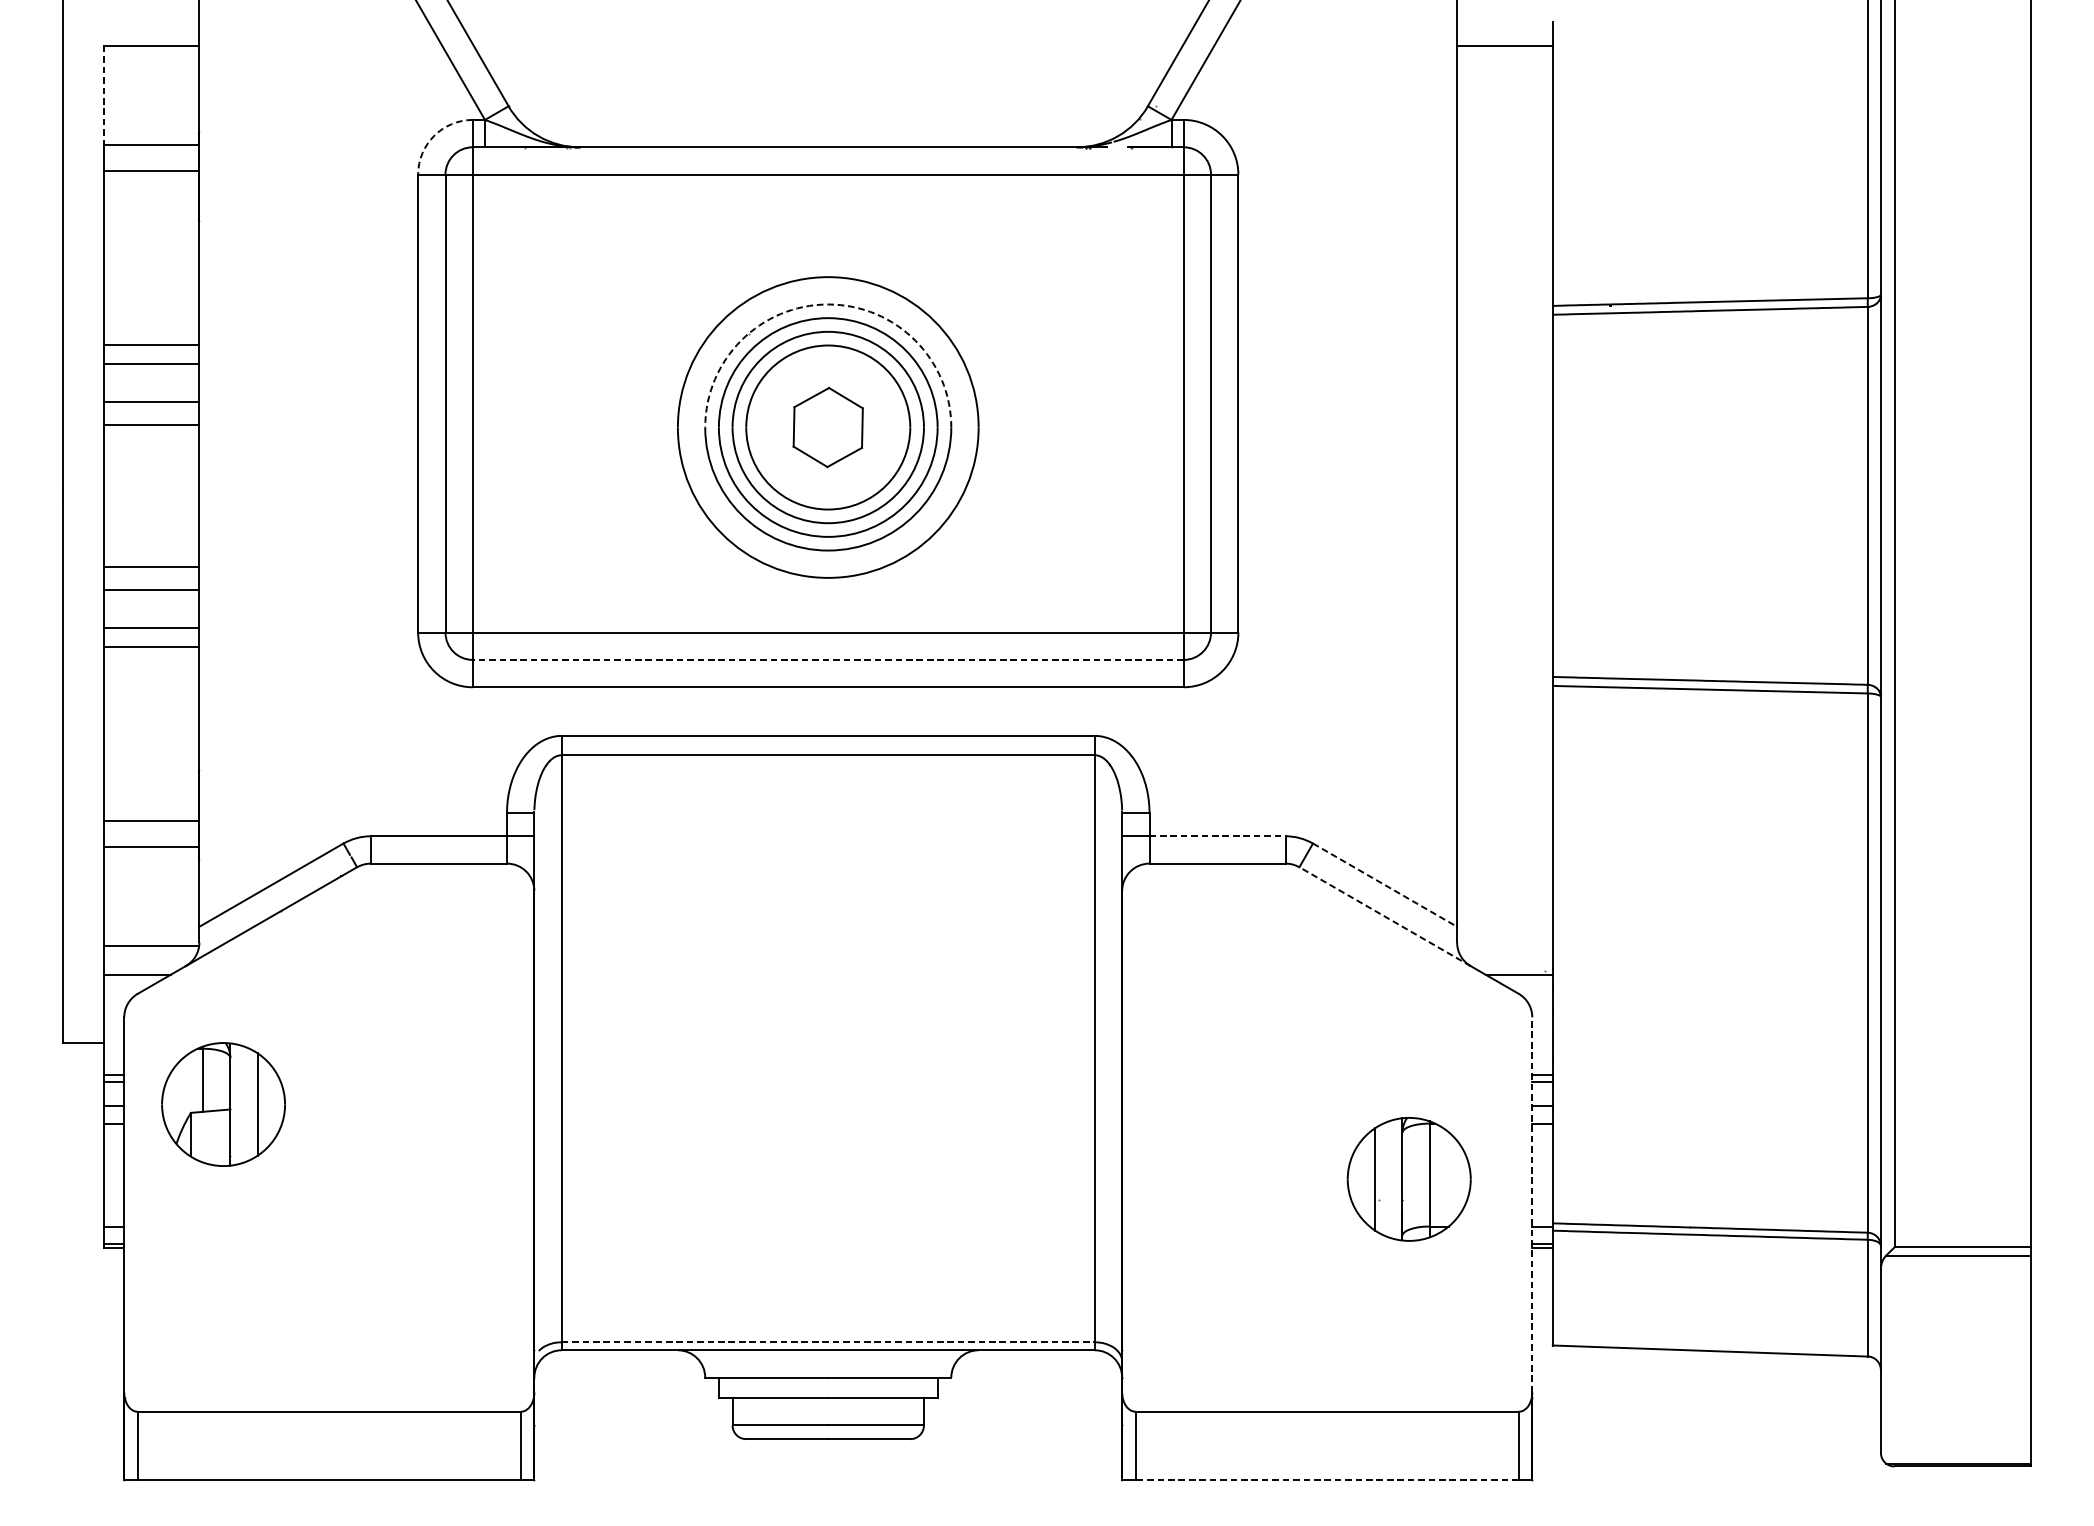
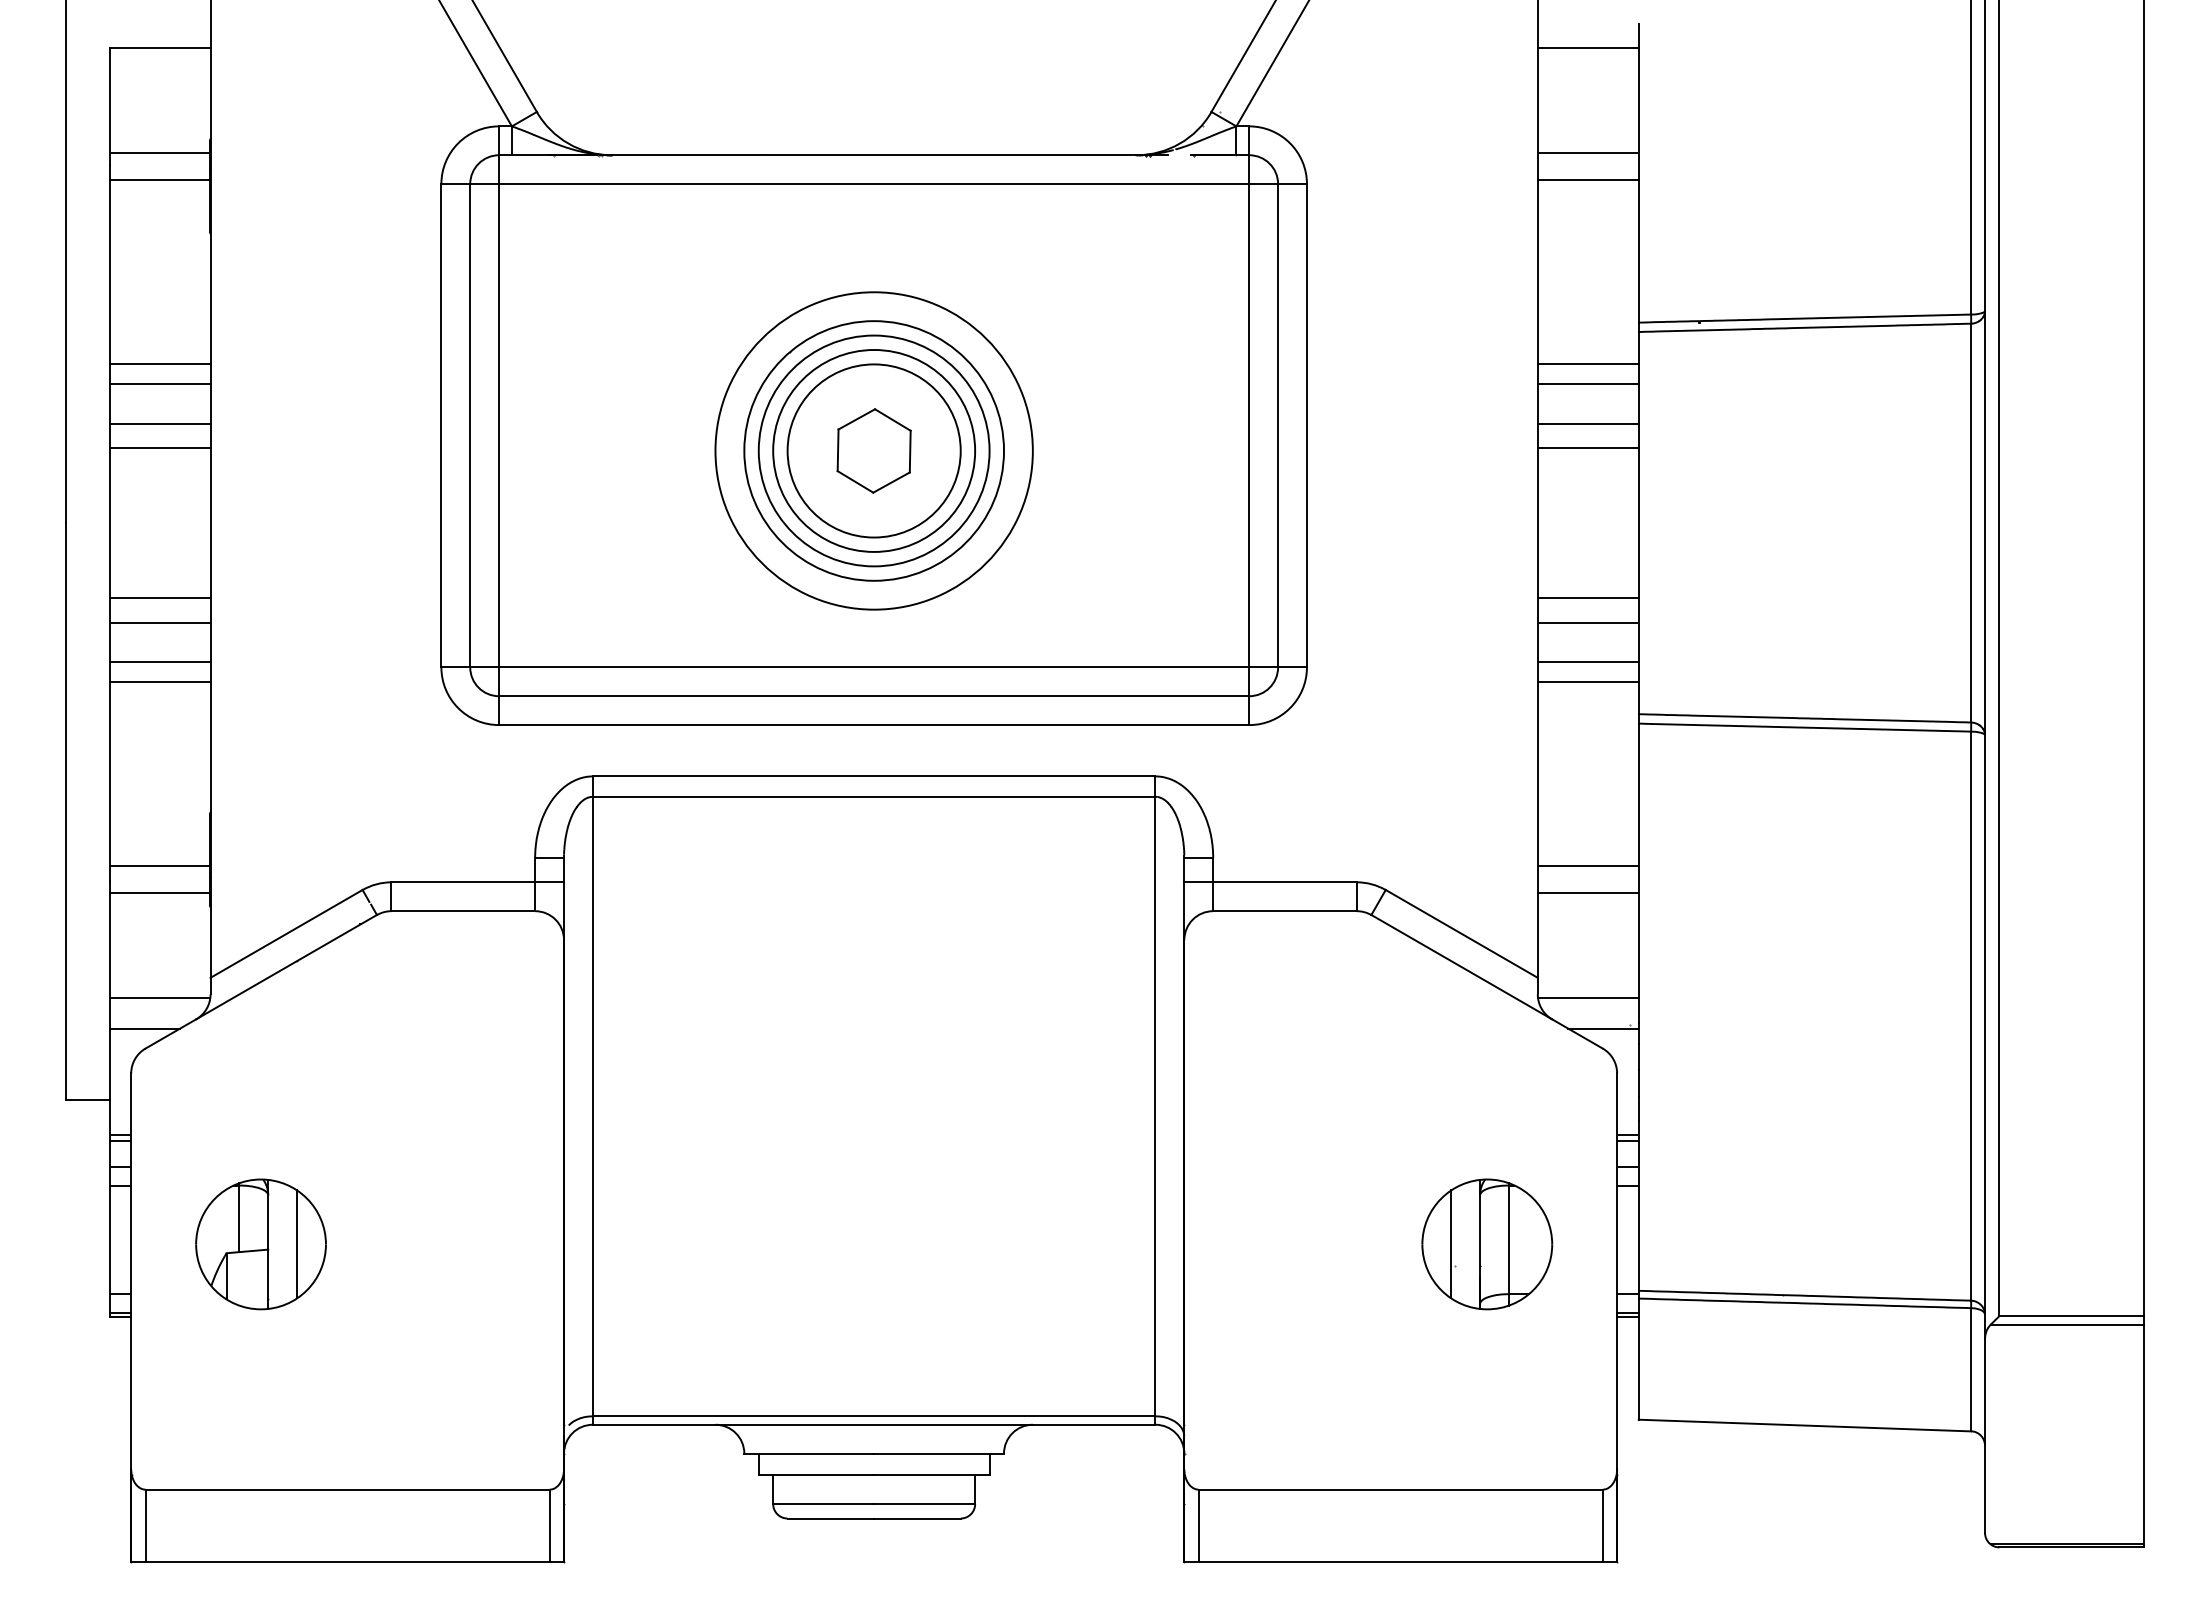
line: (103, 96) -> (109, 101), dashed -> solid
arc: (434, 136) -> (458, 143), dashed -> solid
line: (1504, 144) -> (1587, 152), added
line: (1504, 171) -> (1587, 180), added
arc: (828, 304) -> (874, 321), dashed -> solid
line: (1504, 344) -> (1587, 363), added
line: (1504, 364) -> (1587, 384), added
line: (1504, 401) -> (1587, 423), added
line: (1504, 425) -> (1587, 448), added
line: (1504, 567) -> (1587, 598), added
line: (1504, 590) -> (1587, 622), added
line: (1504, 627) -> (1587, 662), added
line: (1504, 646) -> (1587, 682), added
line: (827, 660) -> (873, 696), dashed -> solid
line: (1504, 821) -> (1587, 866), added
line: (1218, 836) -> (1285, 882), dashed -> solid
line: (1504, 846) -> (1587, 893), added
line: (1384, 884) -> (1461, 933), dashed -> solid
line: (1384, 916) -> (1461, 966), dashed -> solid
line: (1505, 946) -> (1588, 998), added
part: (223, 1104) -> (260, 1244), moved
line: (1532, 1205) -> (1617, 1271), dashed -> solid
line: (828, 1342) -> (874, 1416), dashed -> solid
line: (1327, 1479) -> (1400, 1561), dashed -> solid

